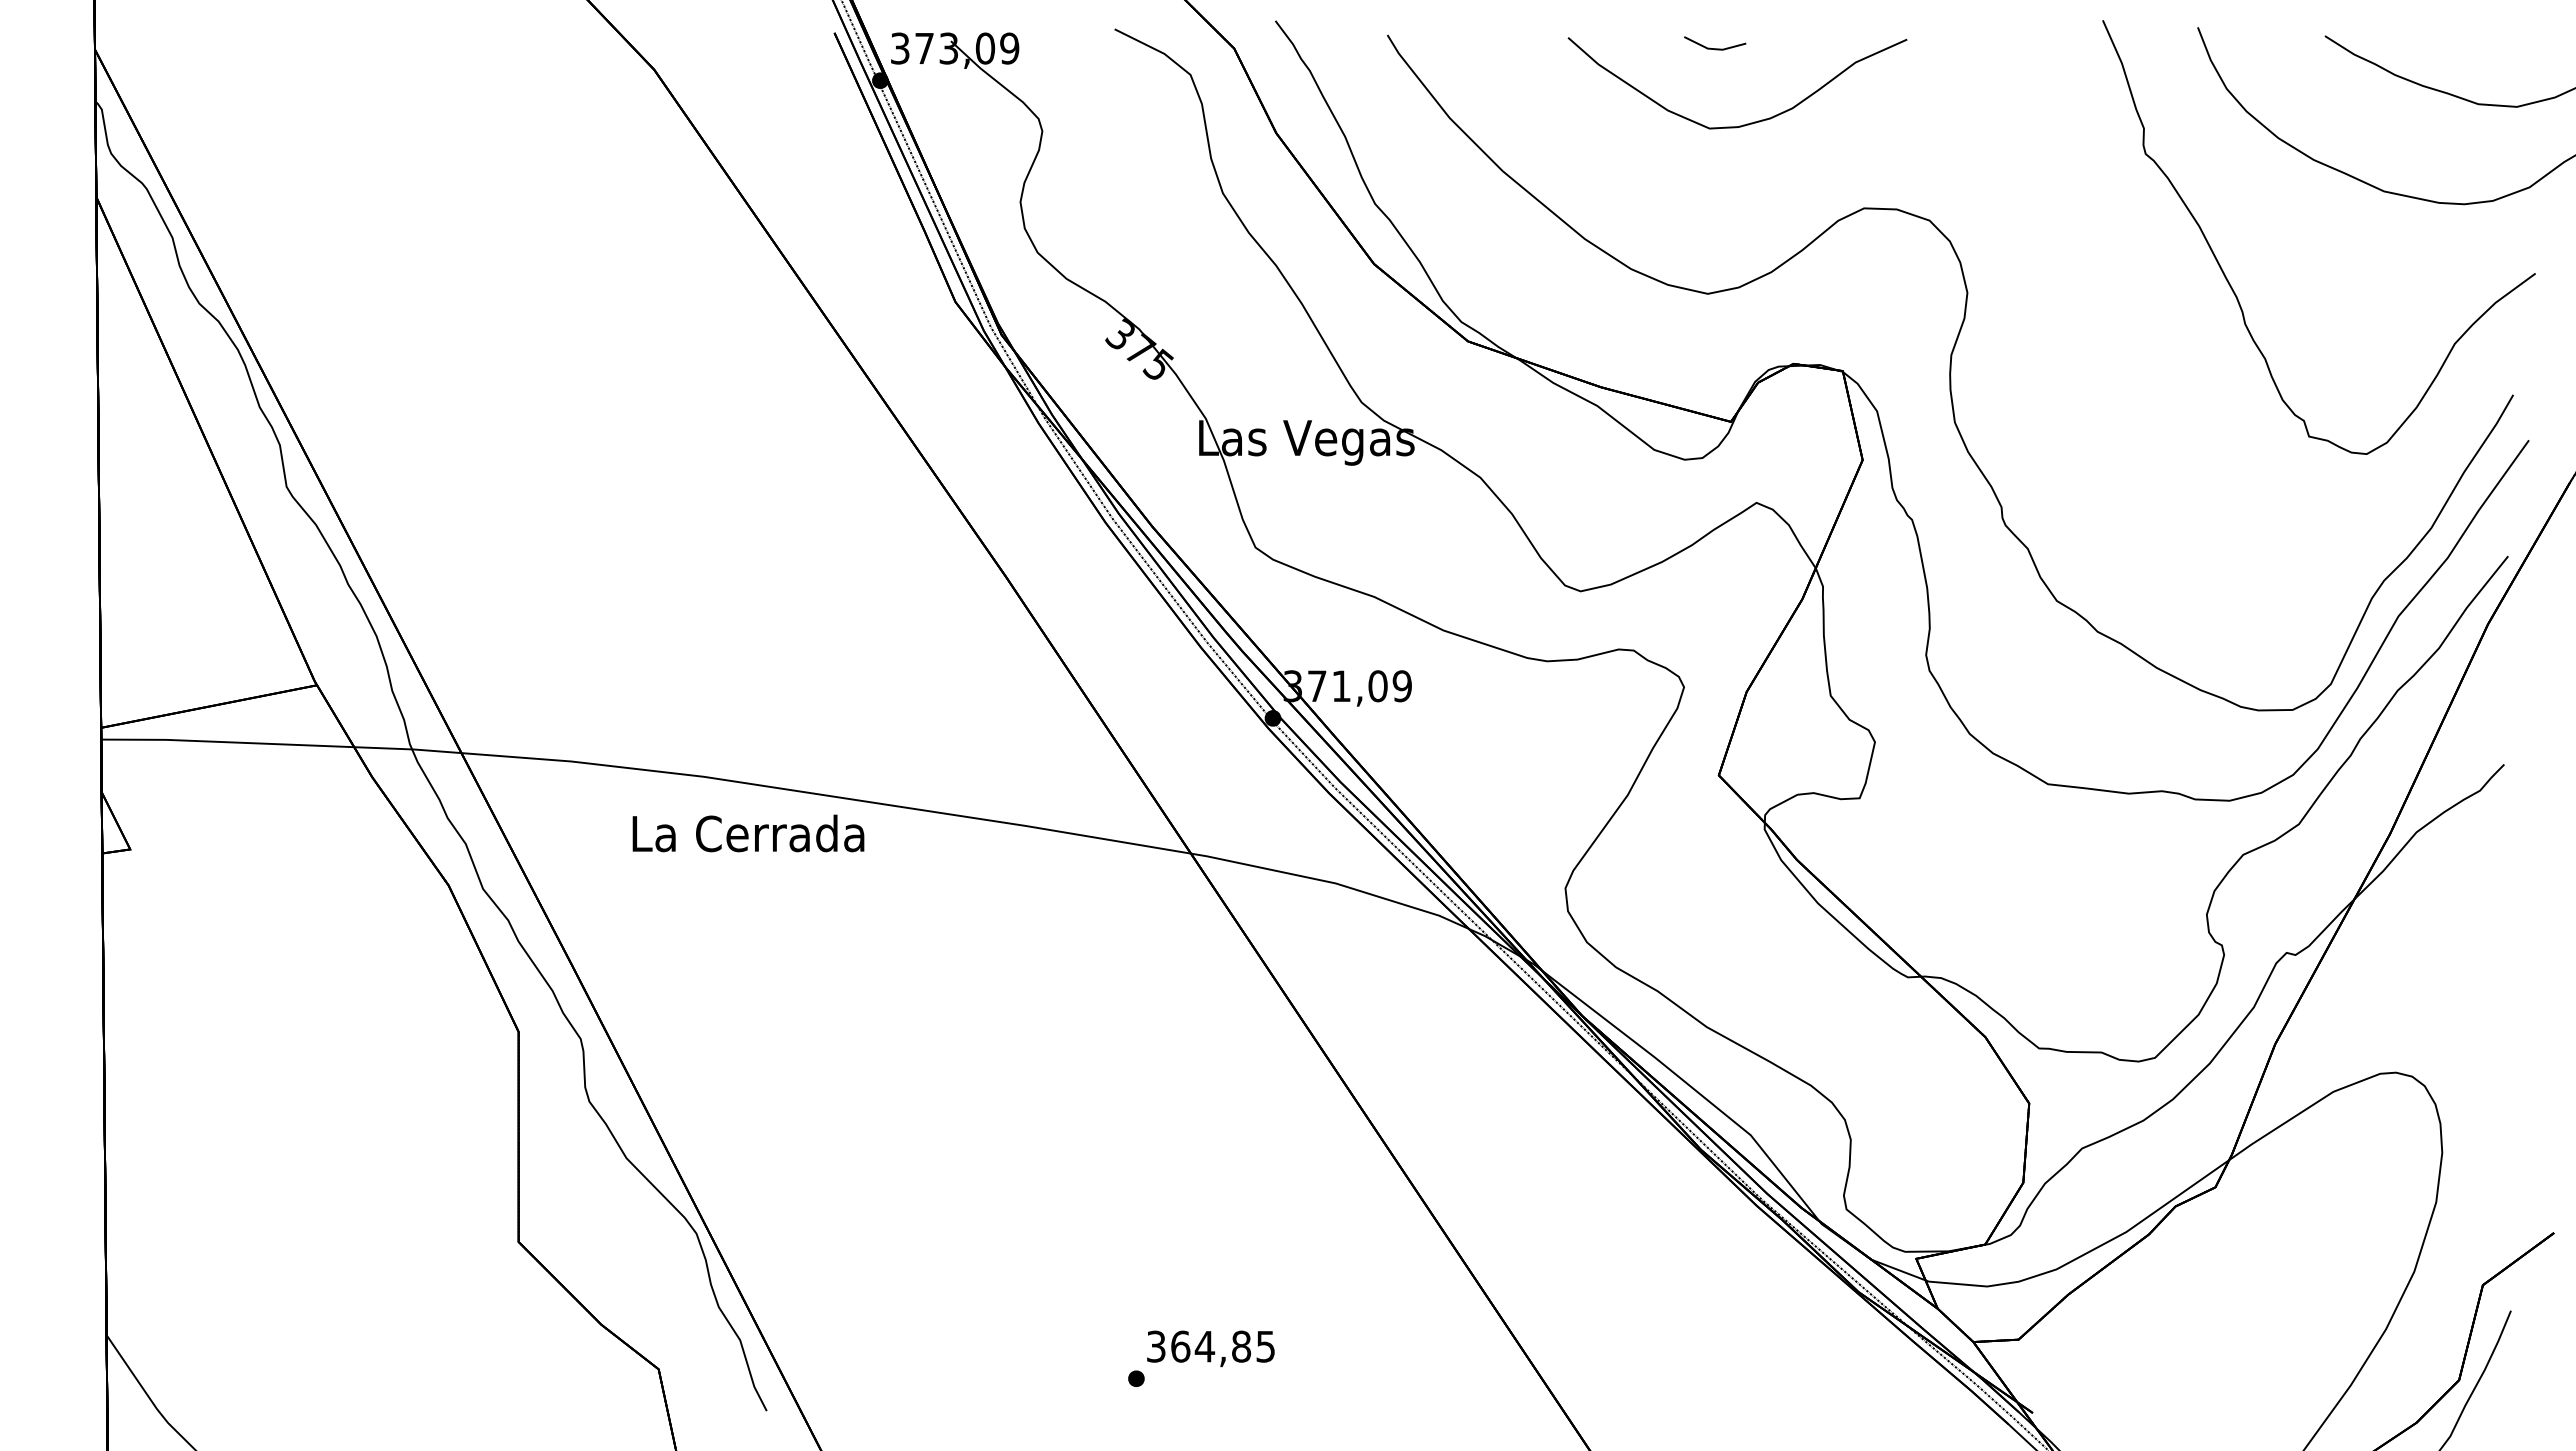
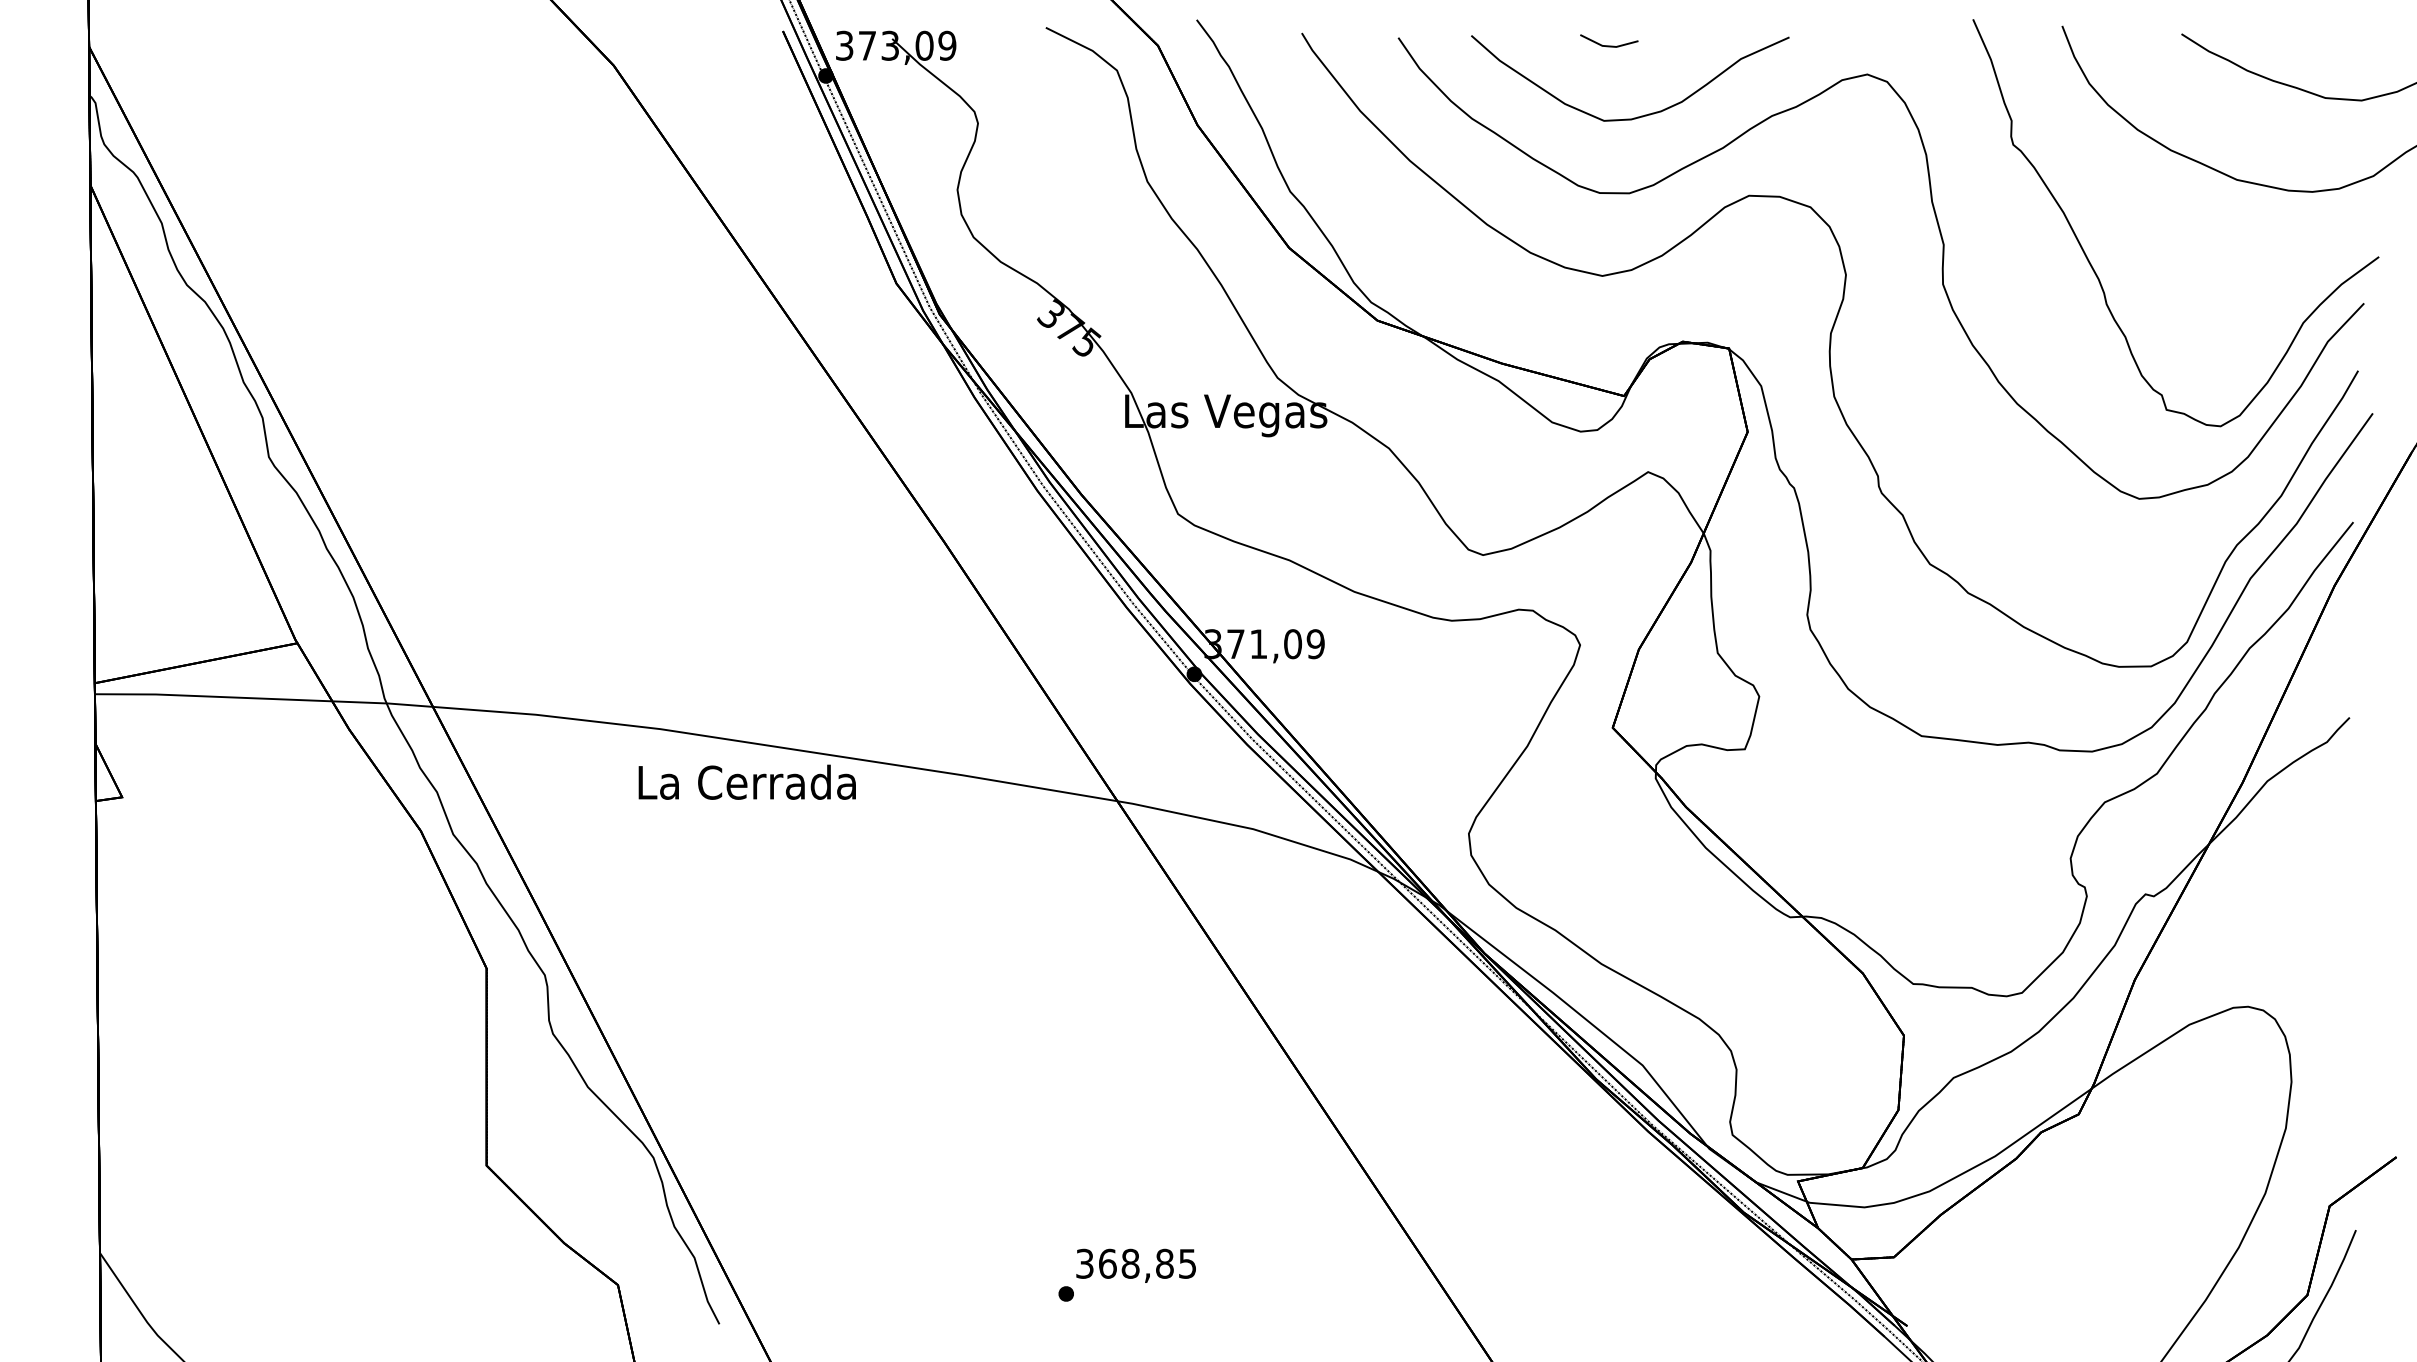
curve: (2069, 285) -> (1941, 268), added
text: (748, 833) -> (747, 782), moved
text: (1204, 1346) -> (1130, 1263), 364,85 -> 368,85

